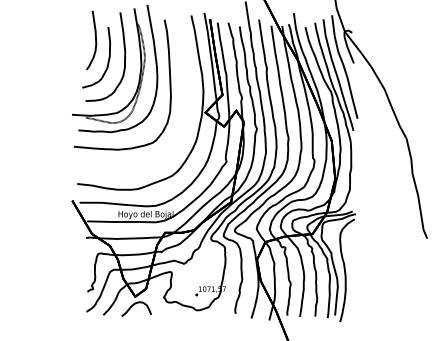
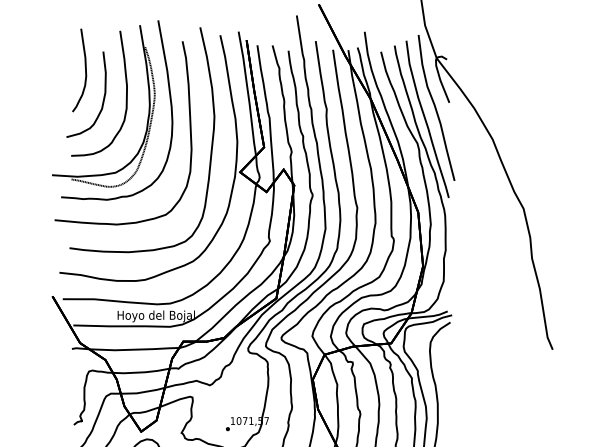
part: (184, 92) -> (210, 143), added

